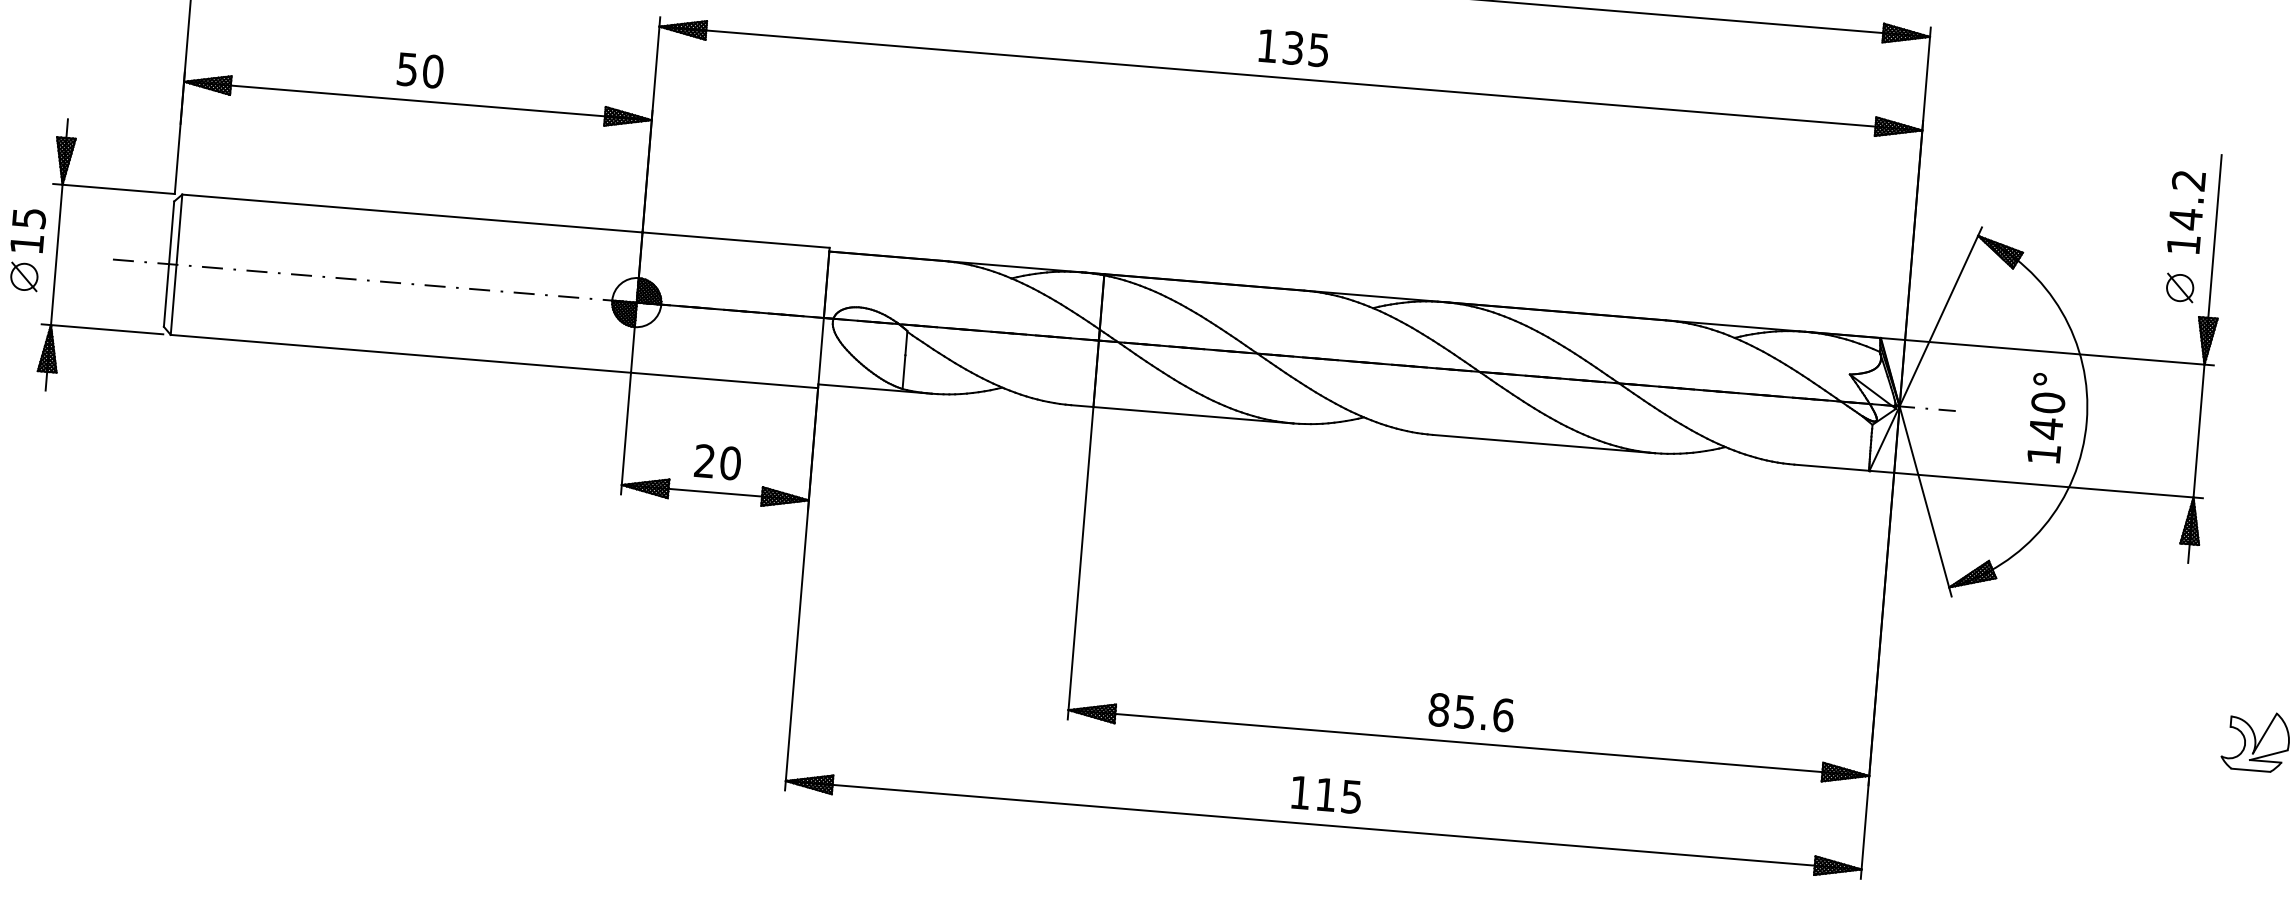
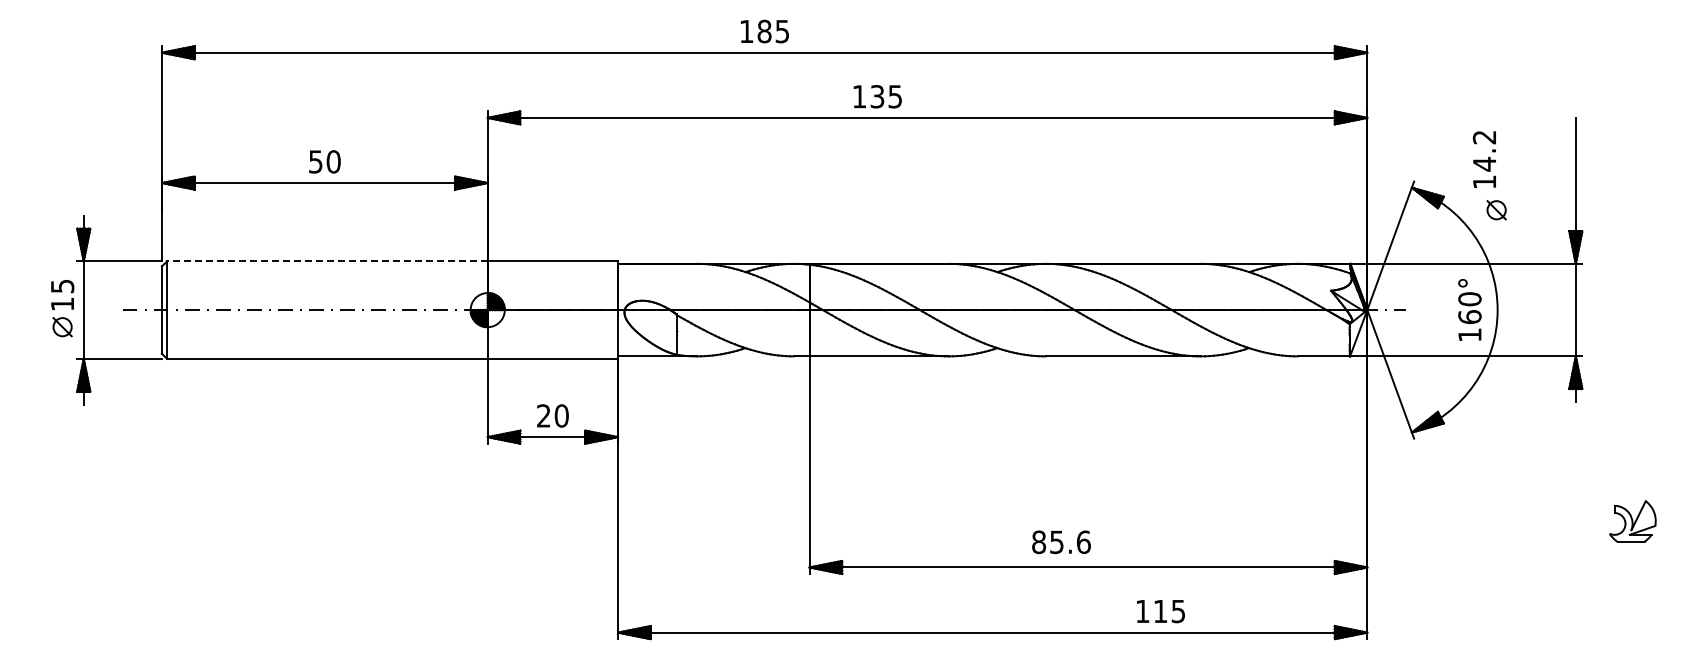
text: (1293, 47) -> (877, 96), moved
text: (2184, 212) -> (1483, 159), moved
line: (411, 213) -> (326, 261), solid -> dashed
part: (2179, 288) -> (1496, 210), moved
text: (2045, 427) -> (1469, 316), 140° -> 160°
text: (1471, 712) -> (1061, 542), moved
text: (1325, 794) -> (1160, 611), moved

